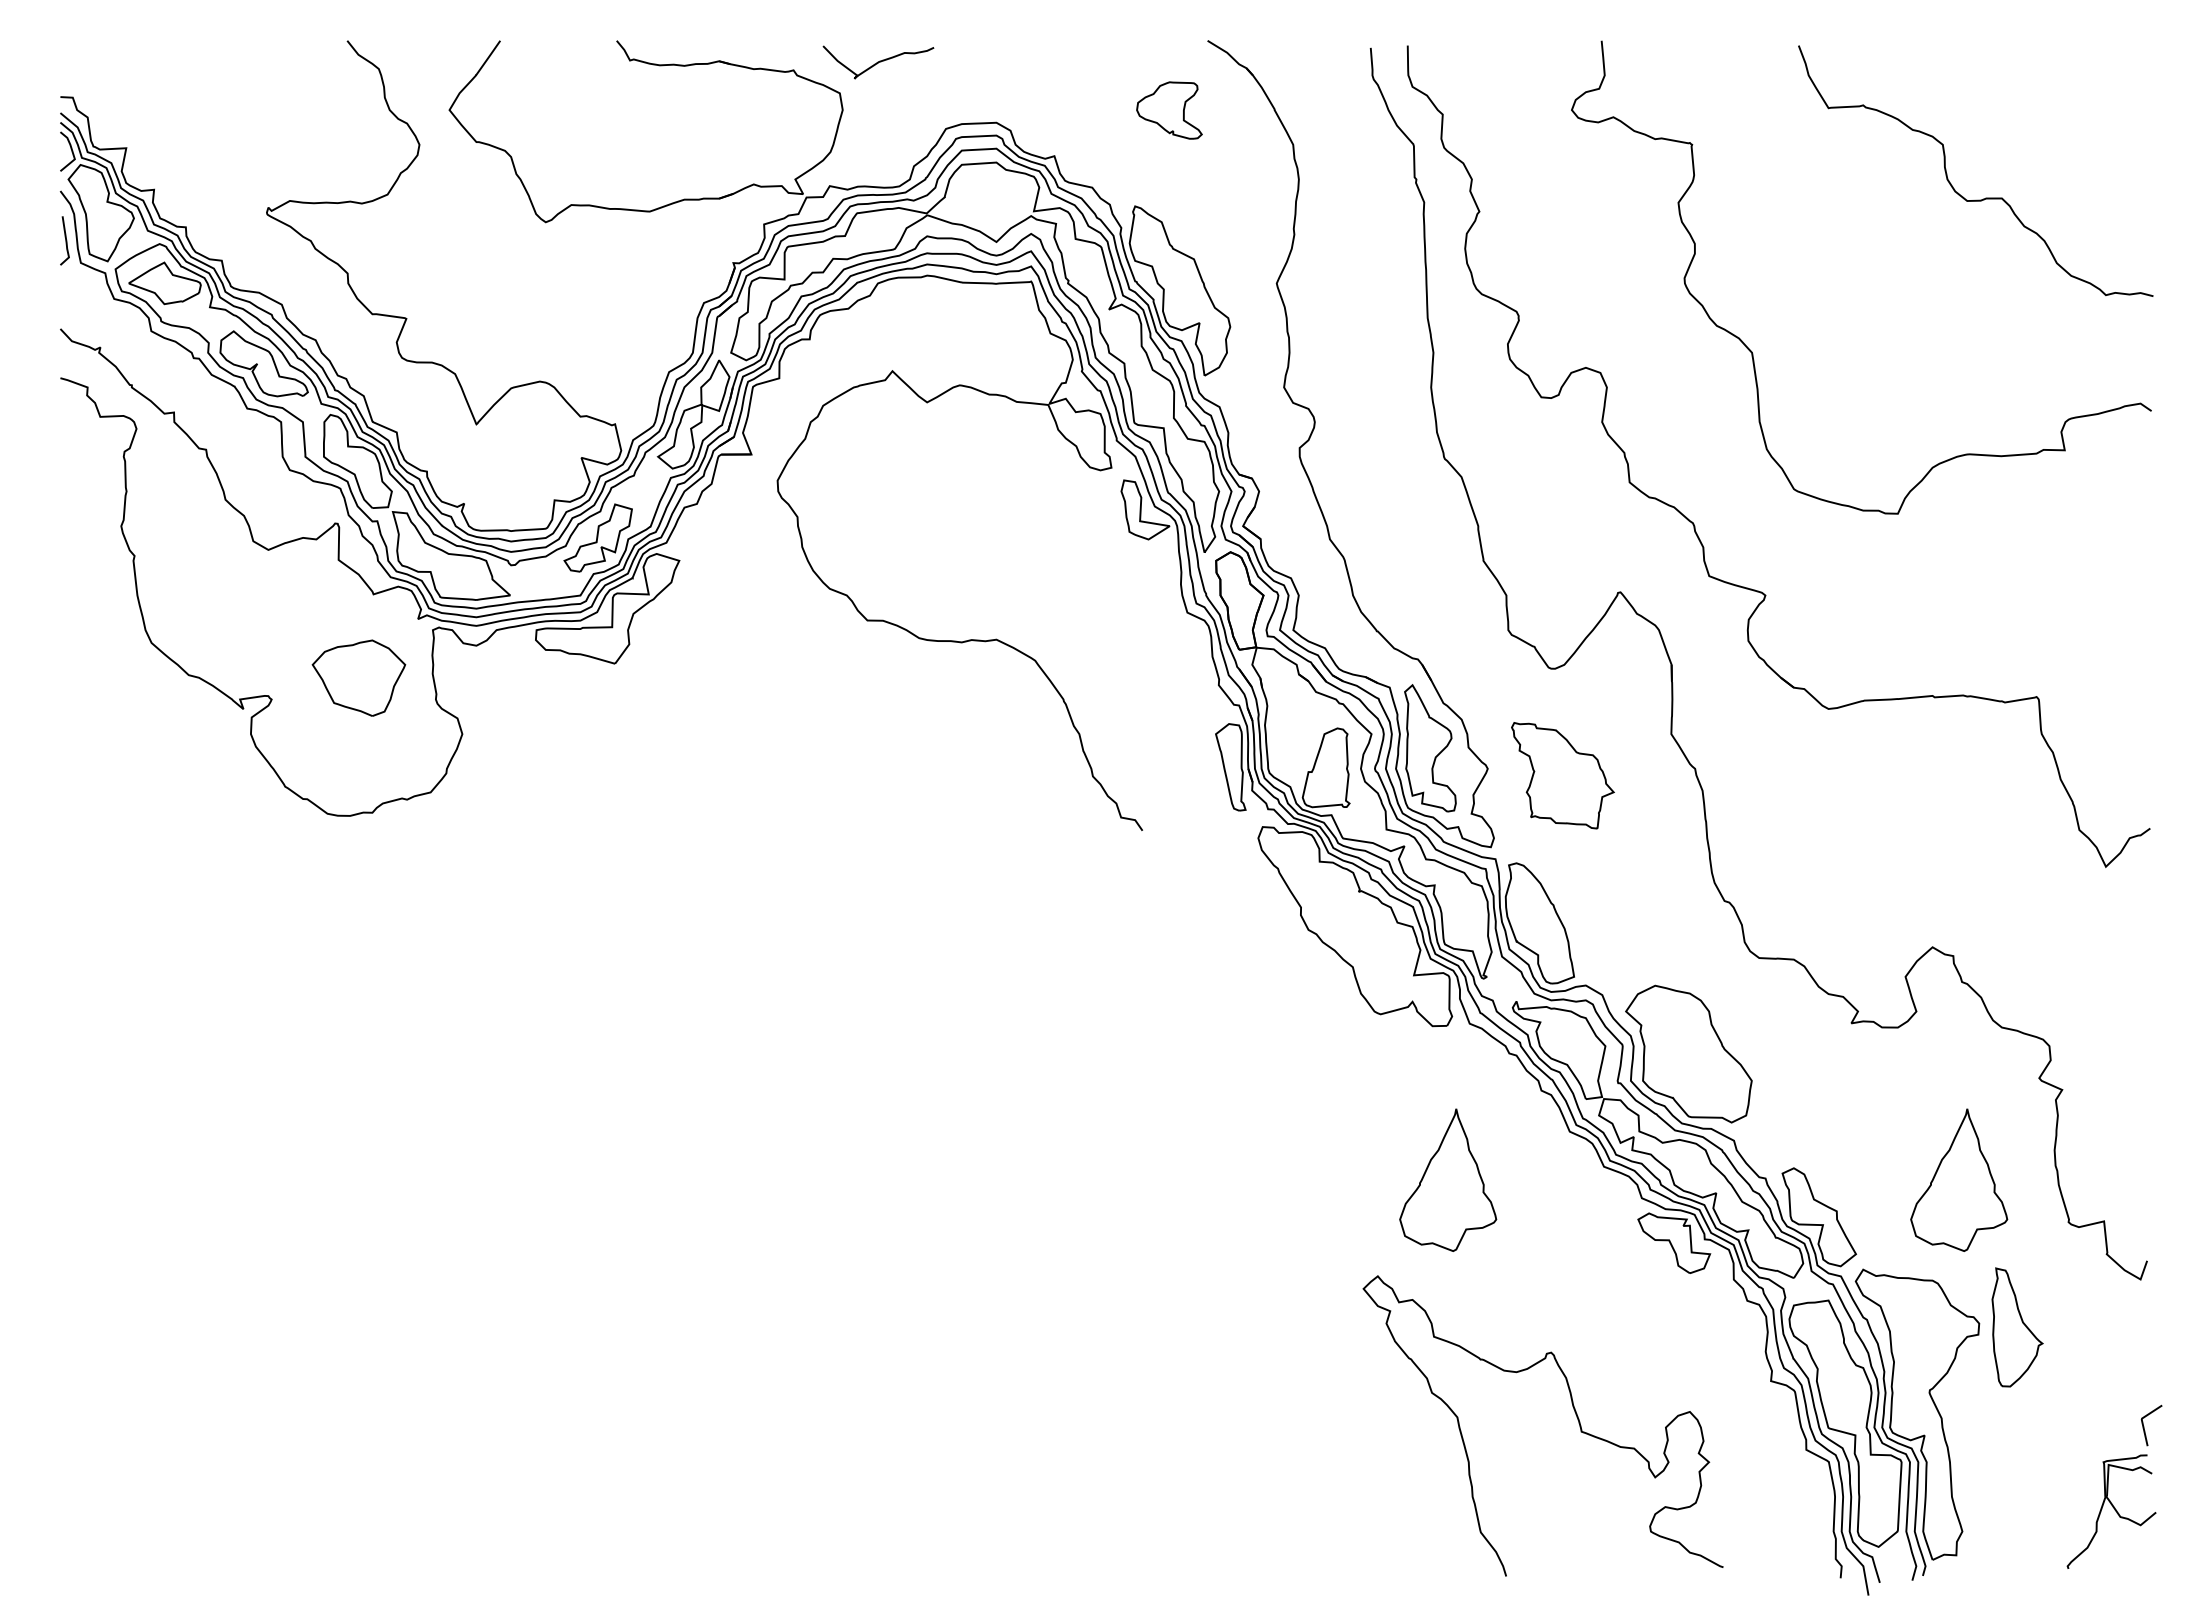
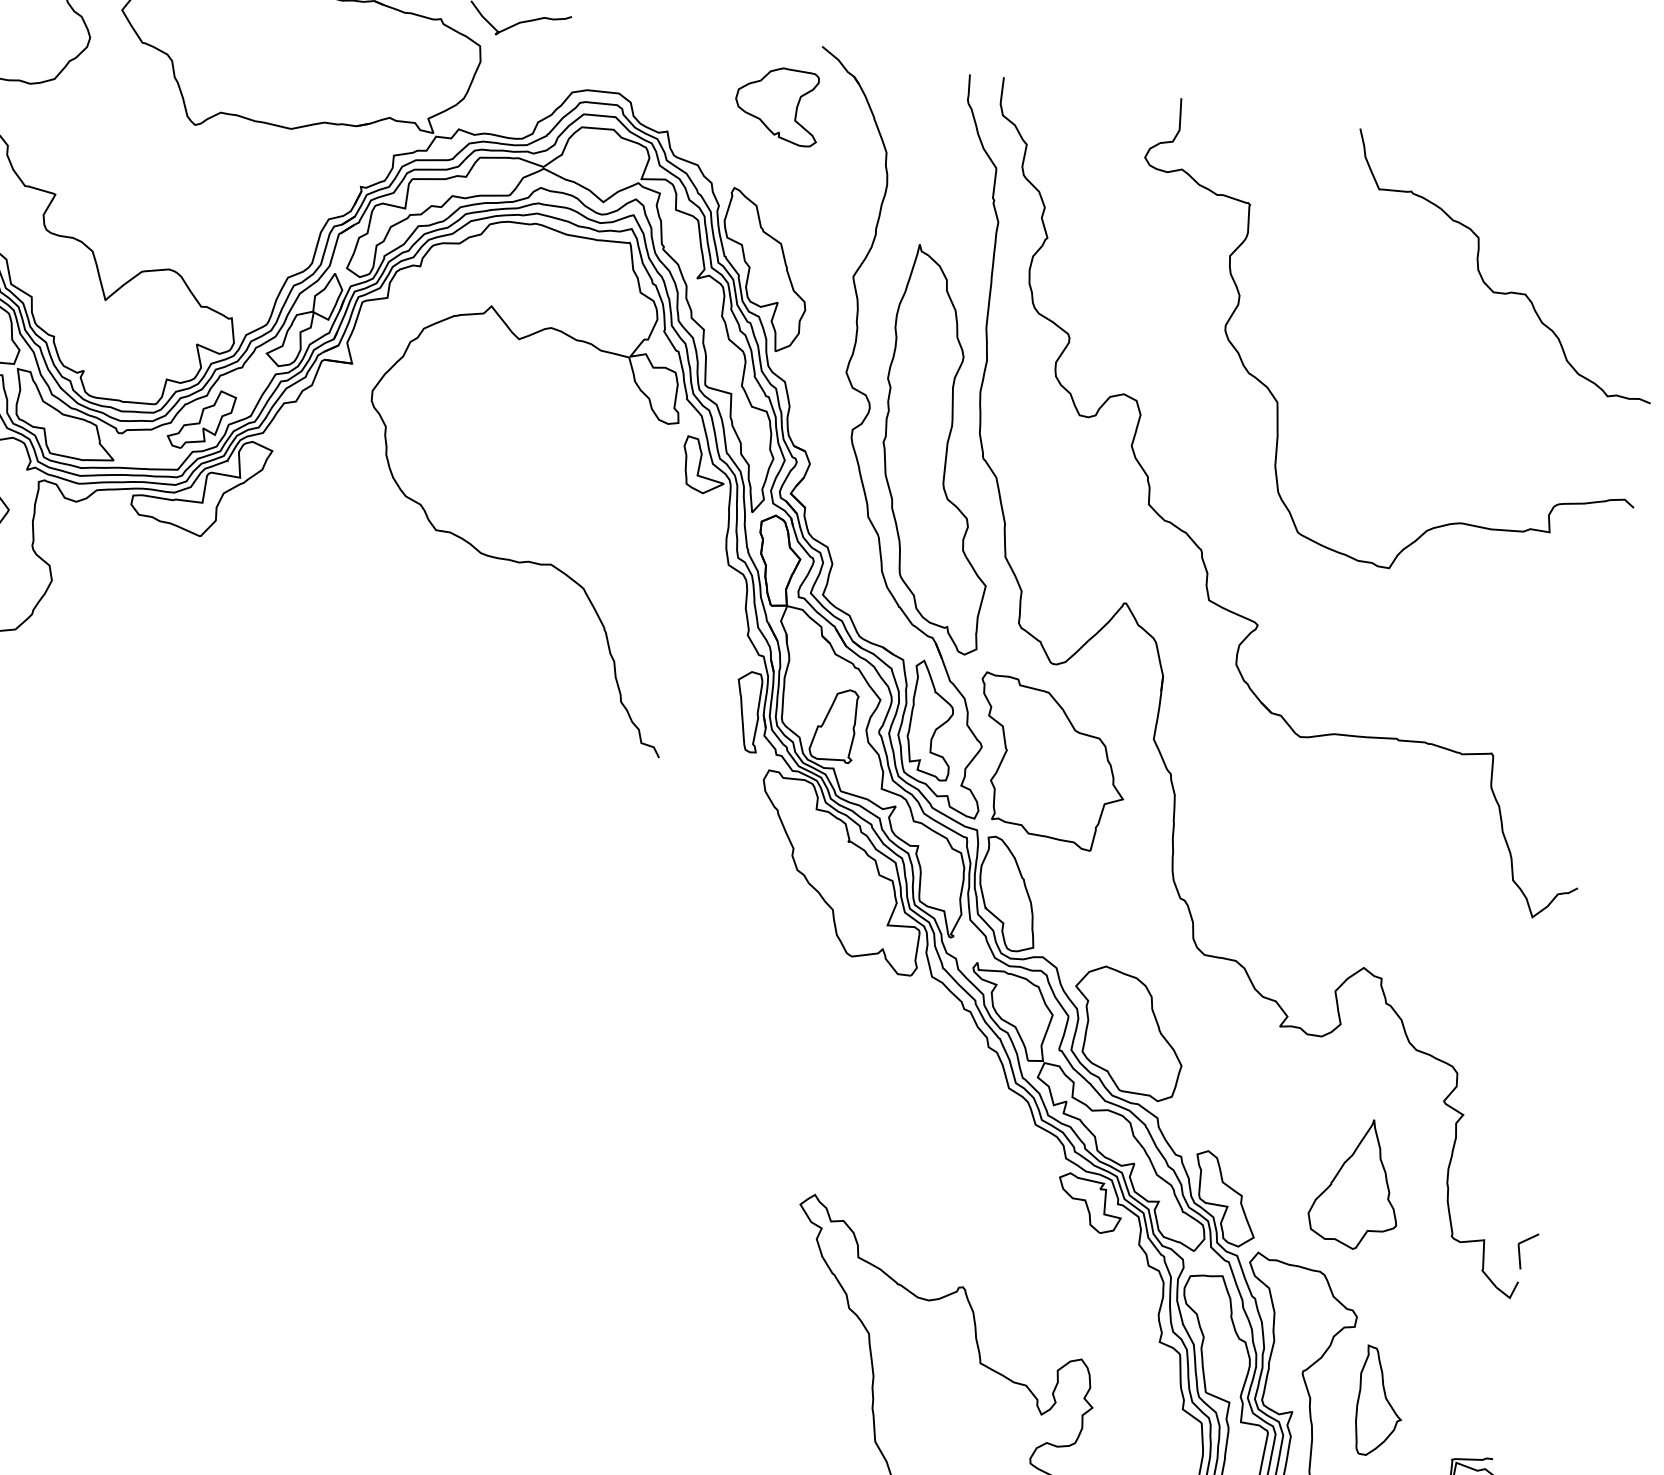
part: (1169, 110) -> (778, 105), size x1.43
part: (1397, 455) -> (940, 449), added
part: (1562, 775) -> (1049, 762), size x1.67
part: (1448, 1179) -> (892, 1115), removed
part: (2017, 1327) -> (1380, 1402), moved
line: (2144, 1426) -> (1520, 1251), moved

